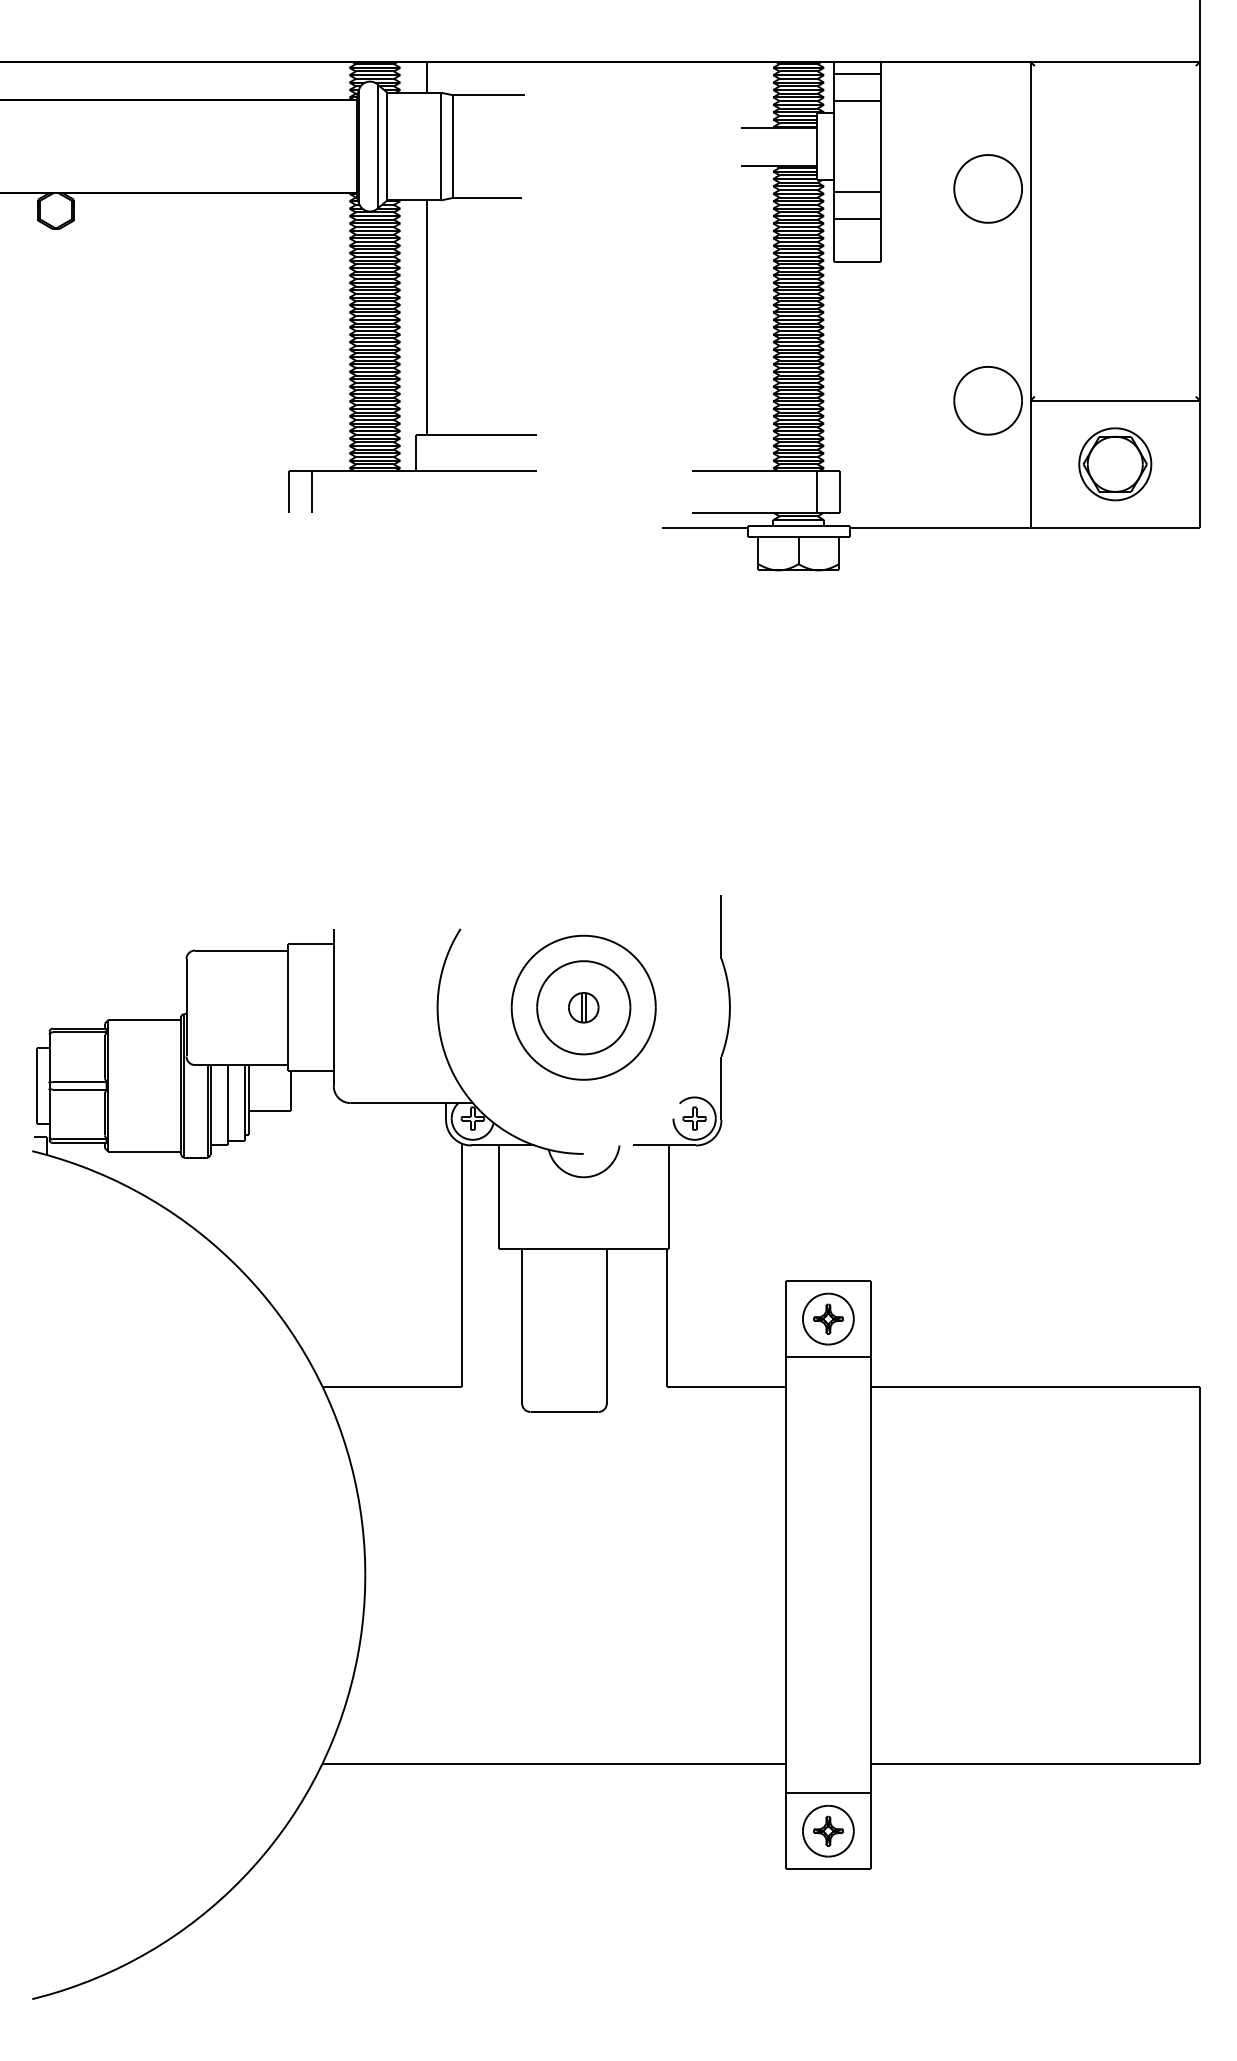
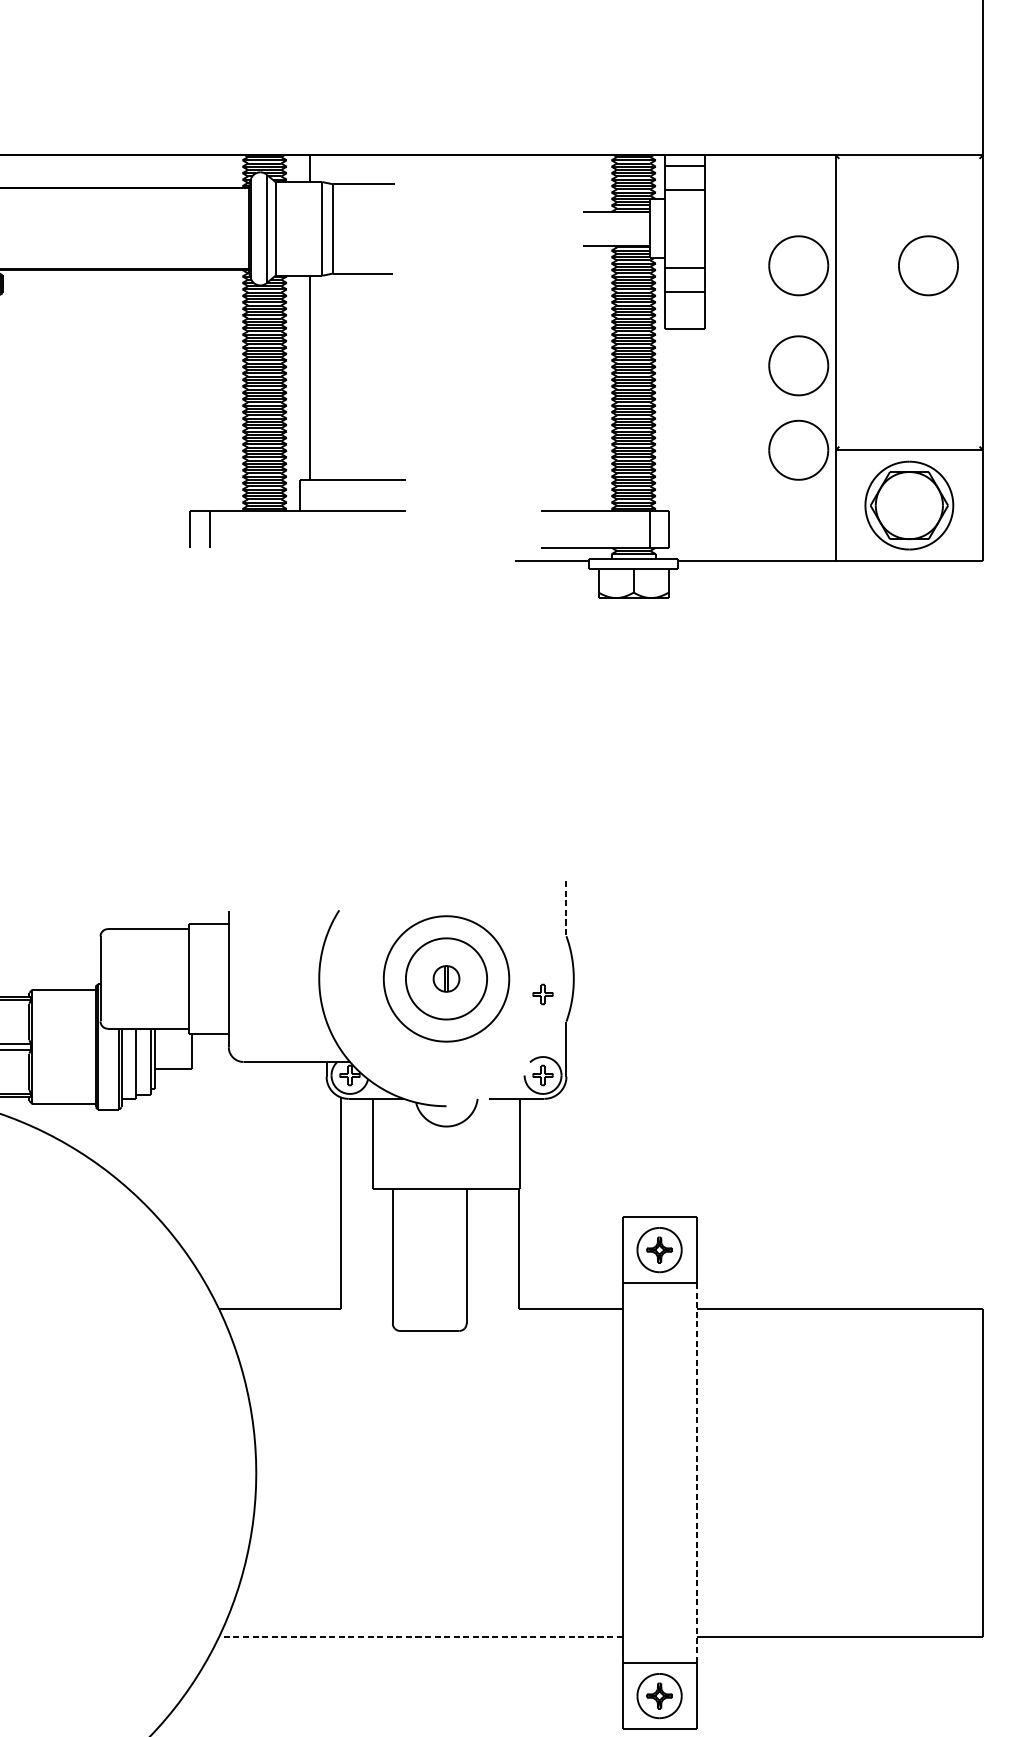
part: (1136, 188) -> (927, 265), added
part: (987, 303) -> (798, 365), added
part: (1115, 464) -> (909, 505), size x1.4
line: (721, 927) -> (566, 909), solid -> dashed
part: (694, 1025) -> (542, 994), added
line: (870, 1575) -> (696, 1473), solid -> dashed
line: (554, 1763) -> (421, 1637), solid -> dashed

